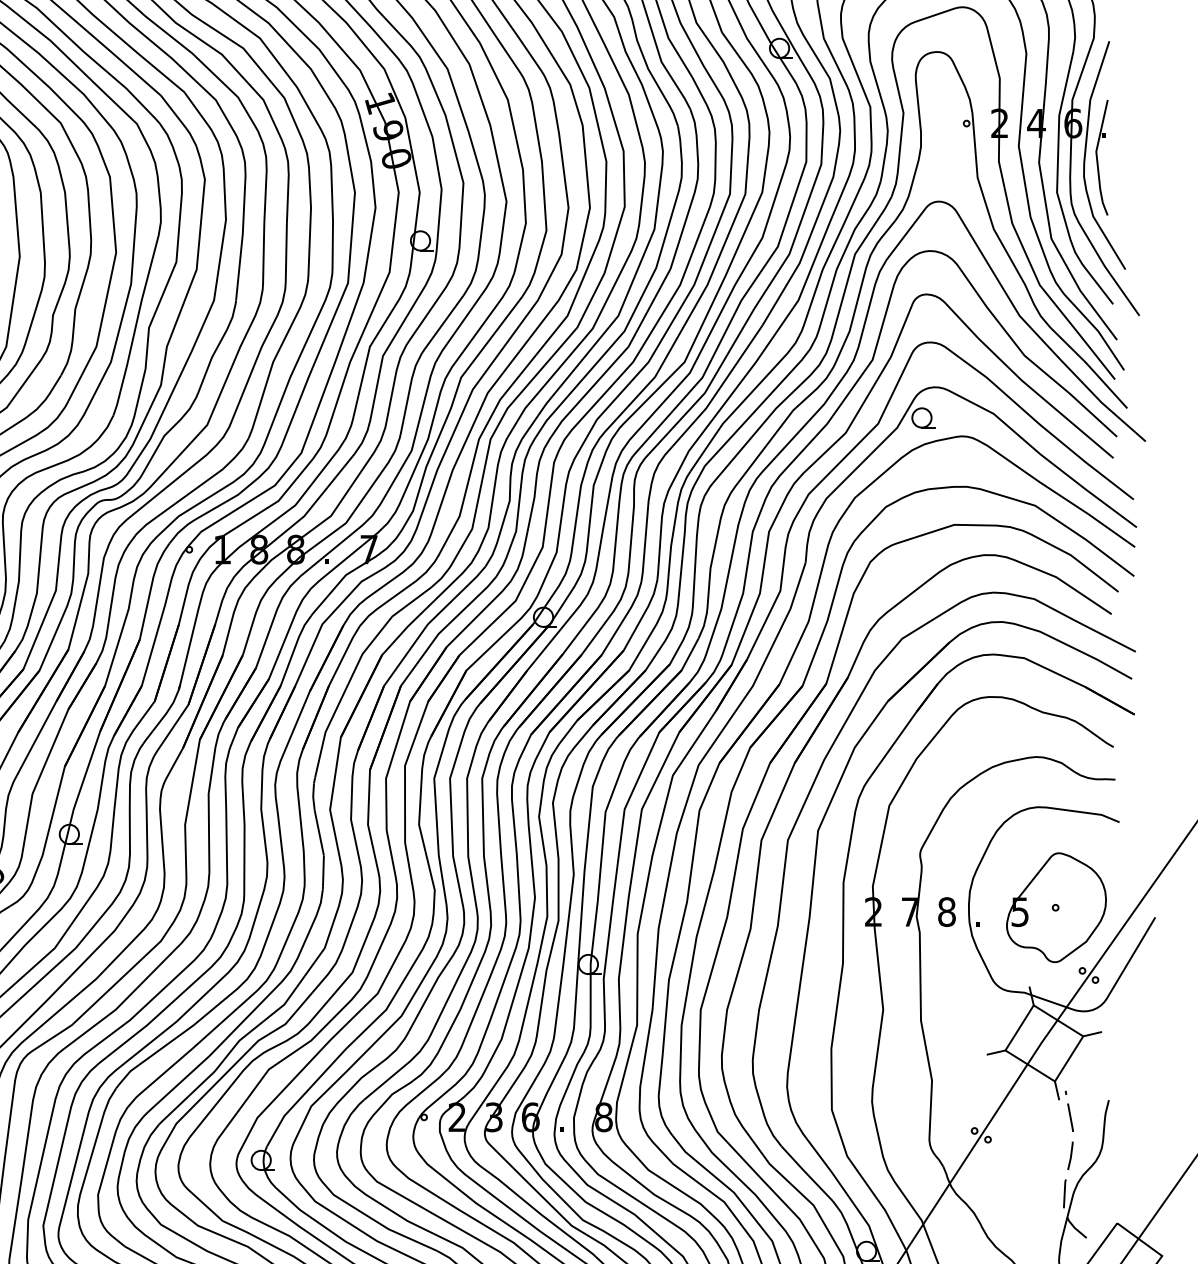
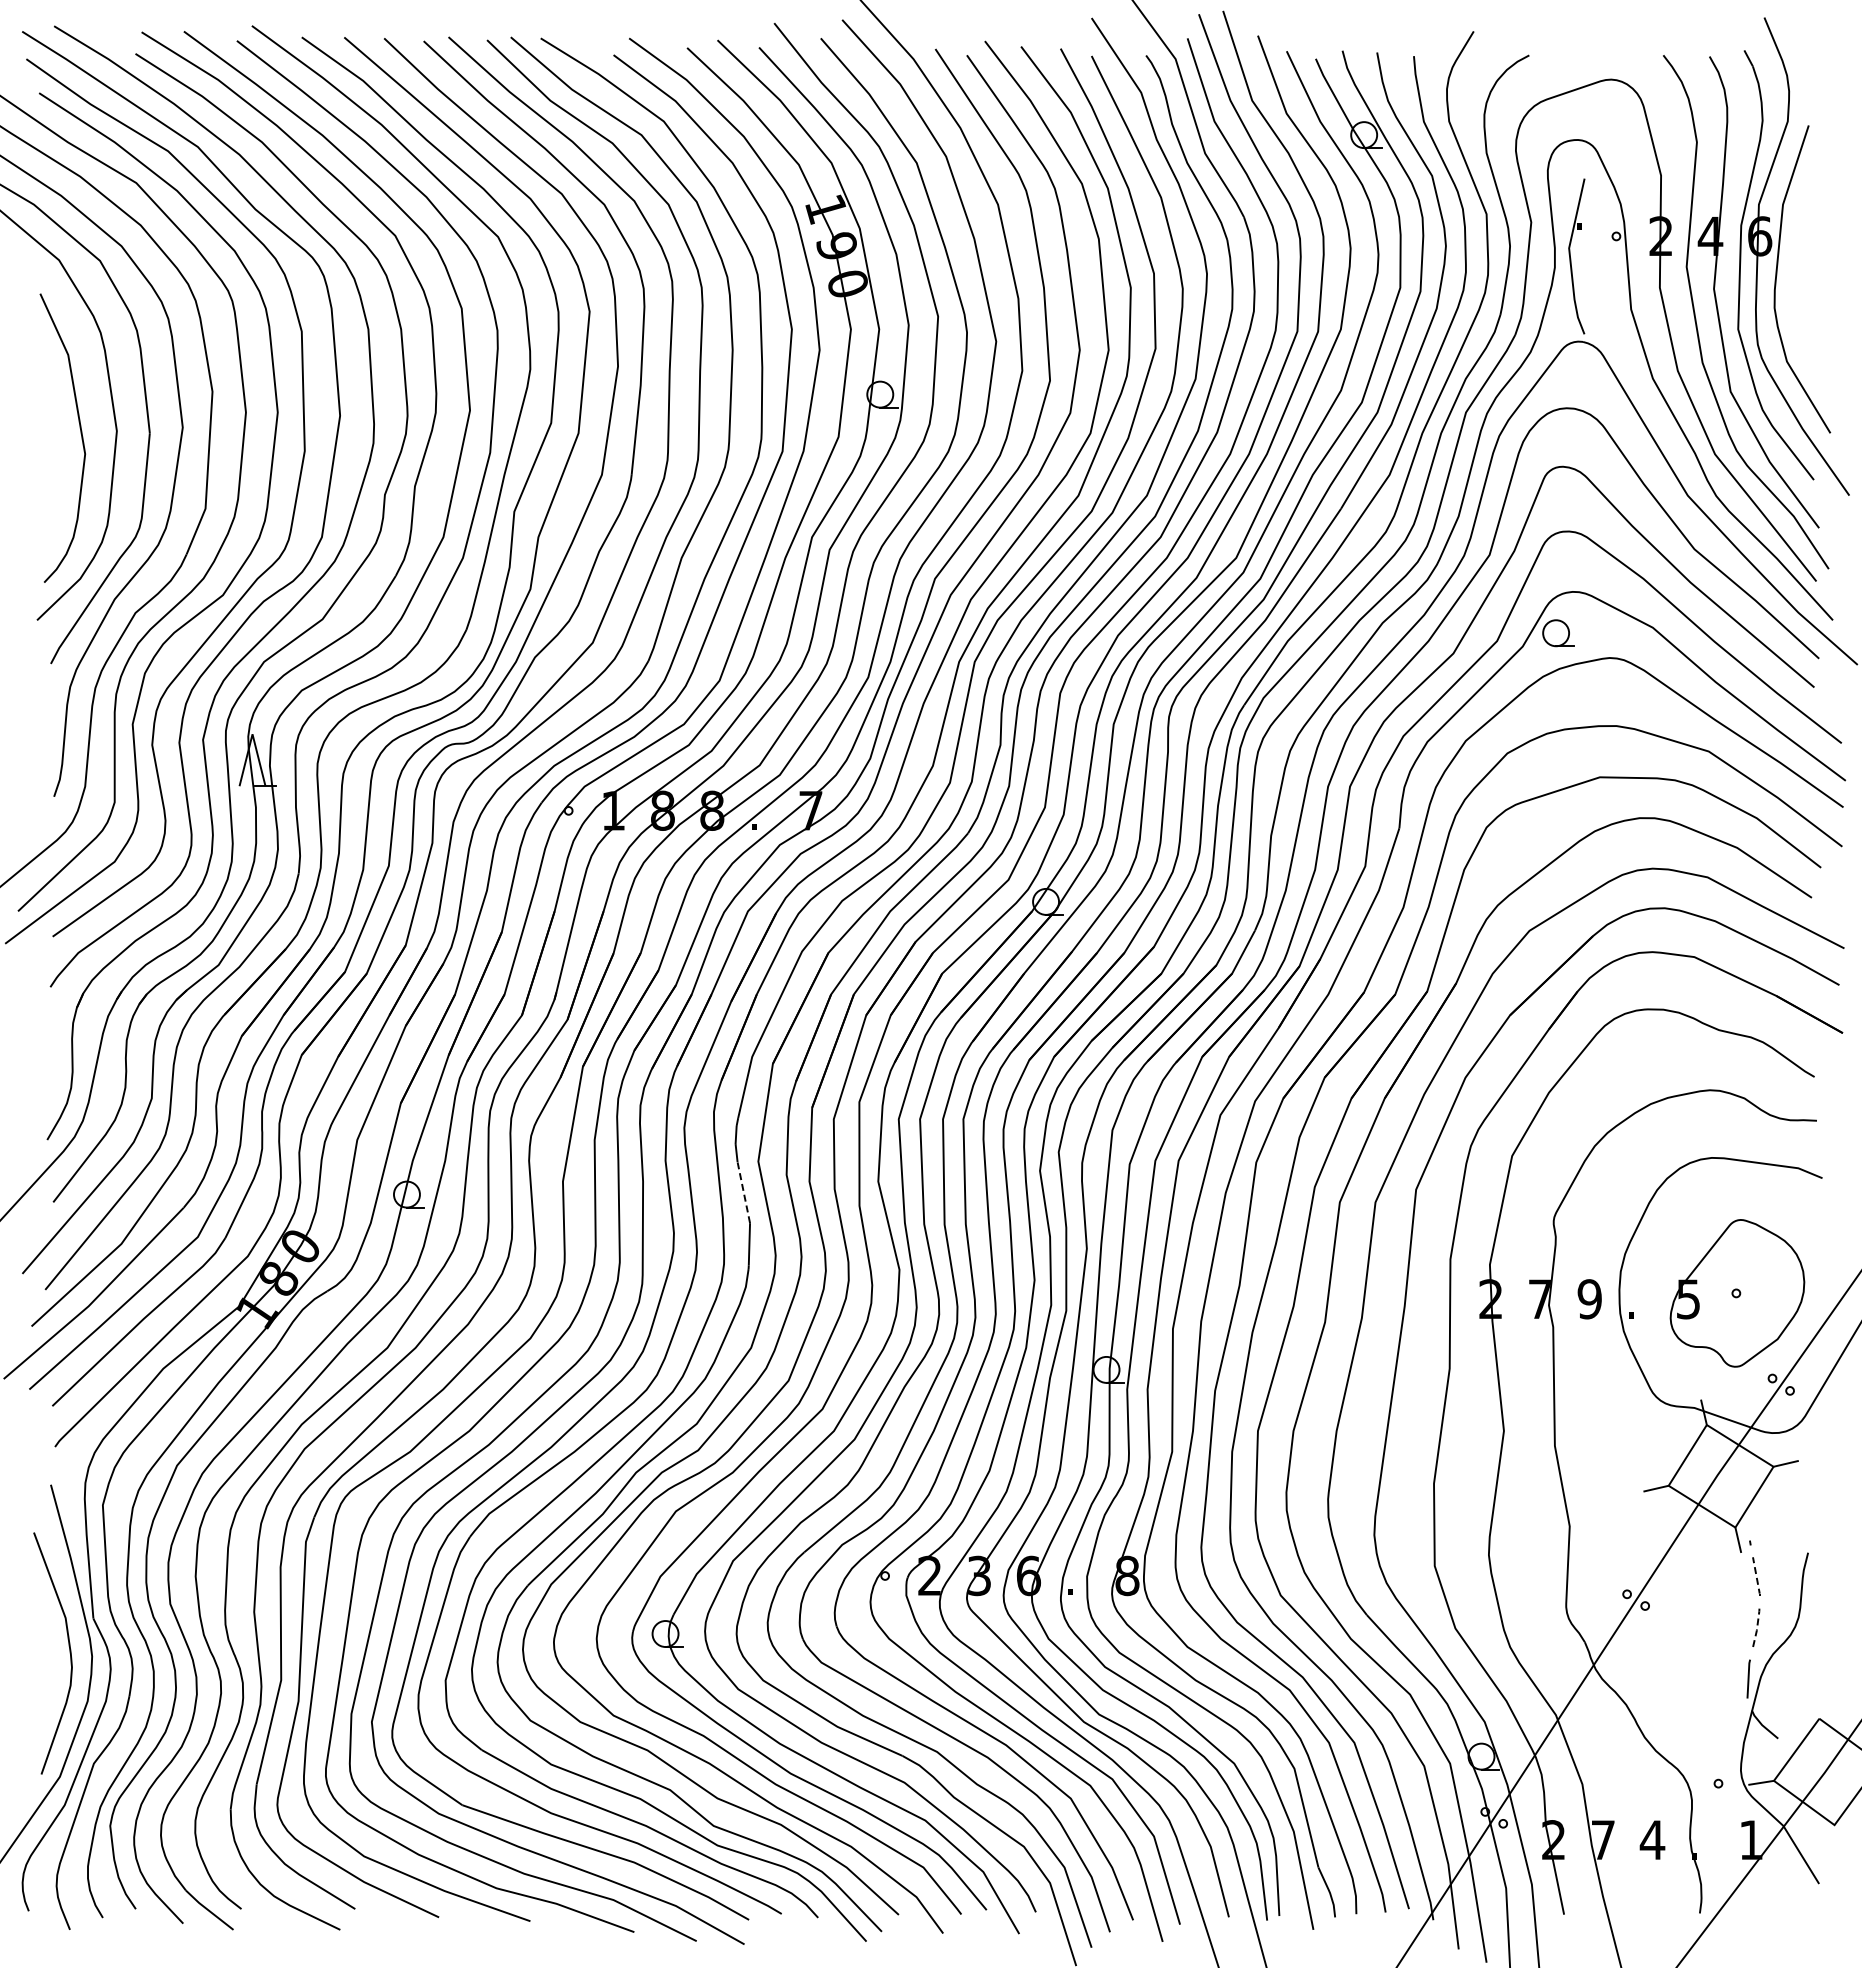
part: (1101, 157) -> (1576, 256), moved
line: (319, 832) -> (743, 1192), solid -> dashed
text: (946, 912) -> (1589, 1299), 8 -> 9
line: (1070, 1117) -> (1756, 1576), solid -> dashed
line: (1071, 1155) -> (1757, 1627), solid -> dashed

